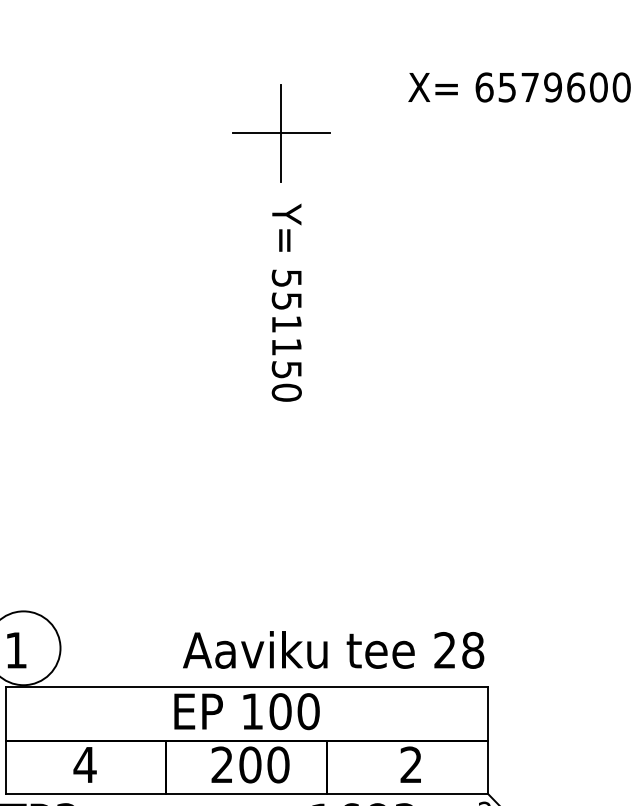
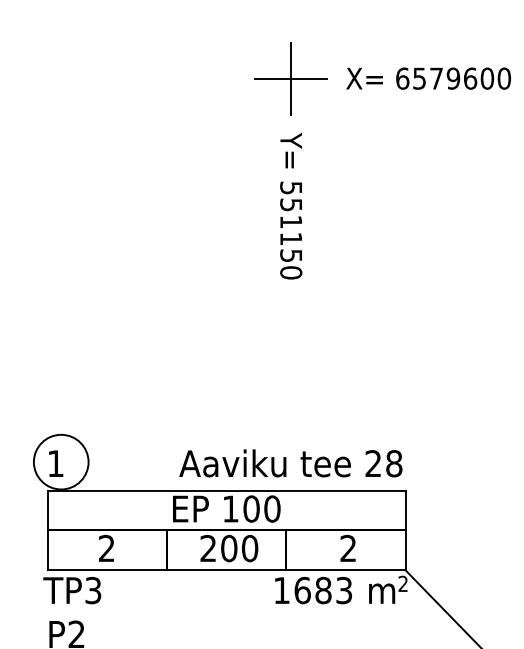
text: (519, 87) -> (428, 78), moved
part: (280, 133) -> (290, 78), moved
text: (287, 303) -> (291, 206), moved
text: (84, 763) -> (106, 547), 4 -> 2

